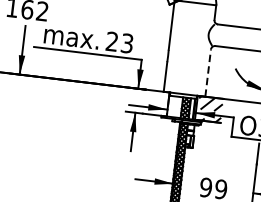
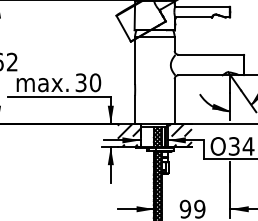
text: (120, 42) -> (88, 82), 23 -> 30
line: (207, 73) -> (174, 101), dashed -> solid
hatch: (155, 103) -> (128, 135), added

